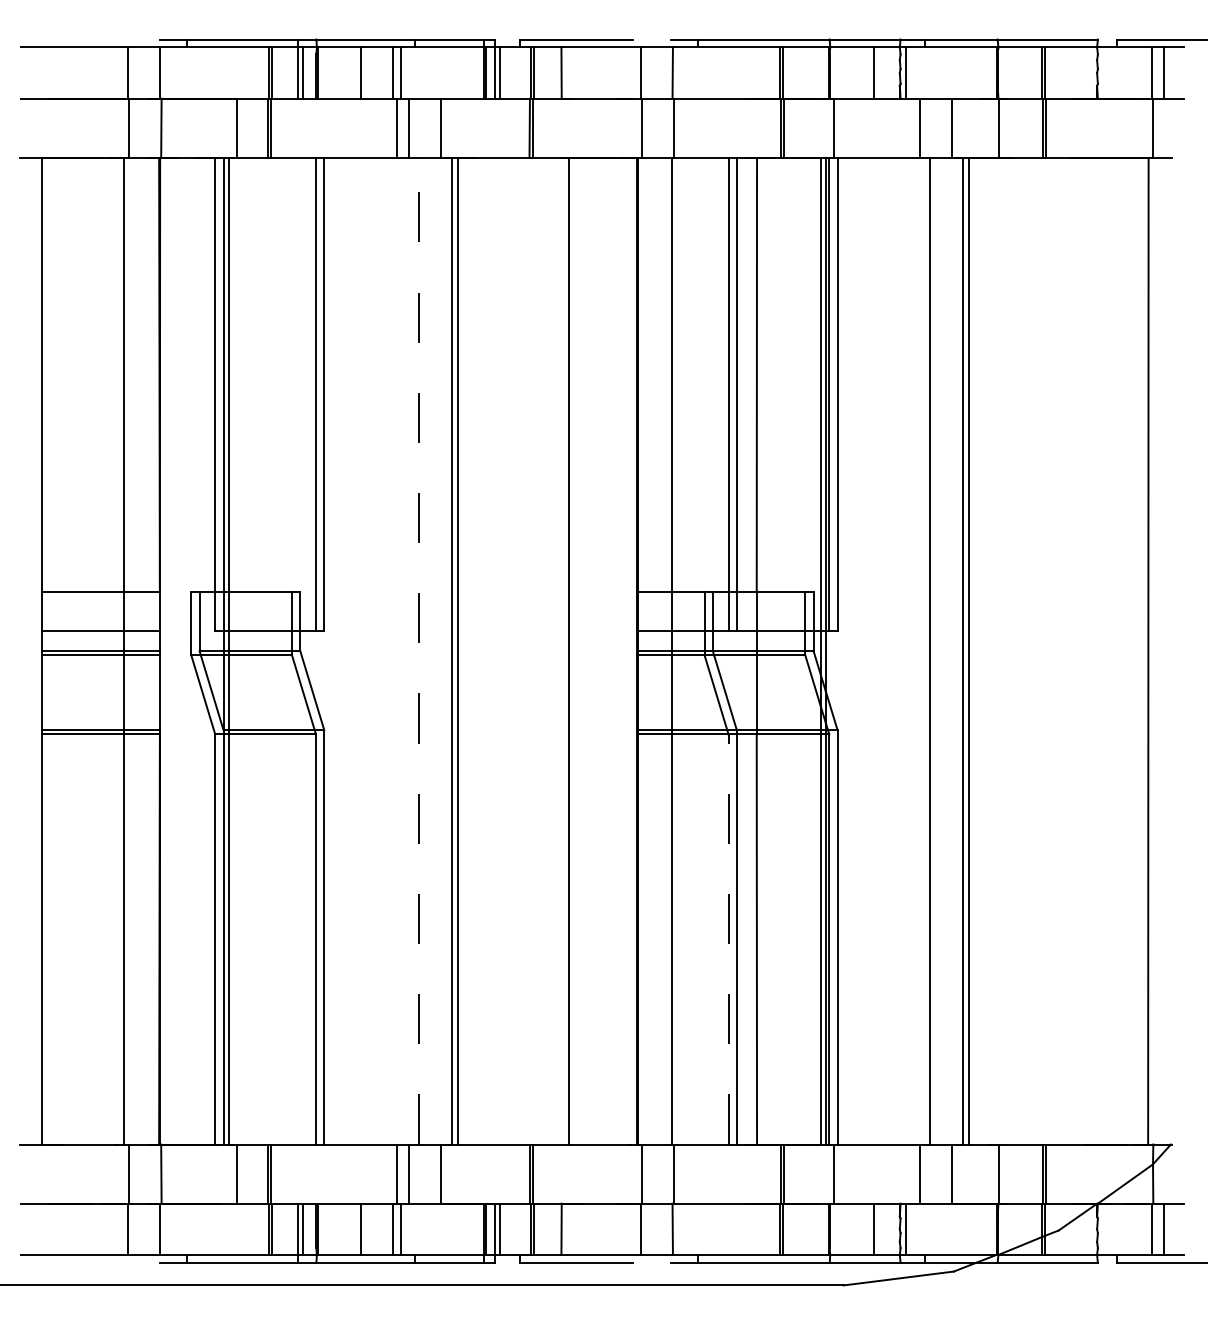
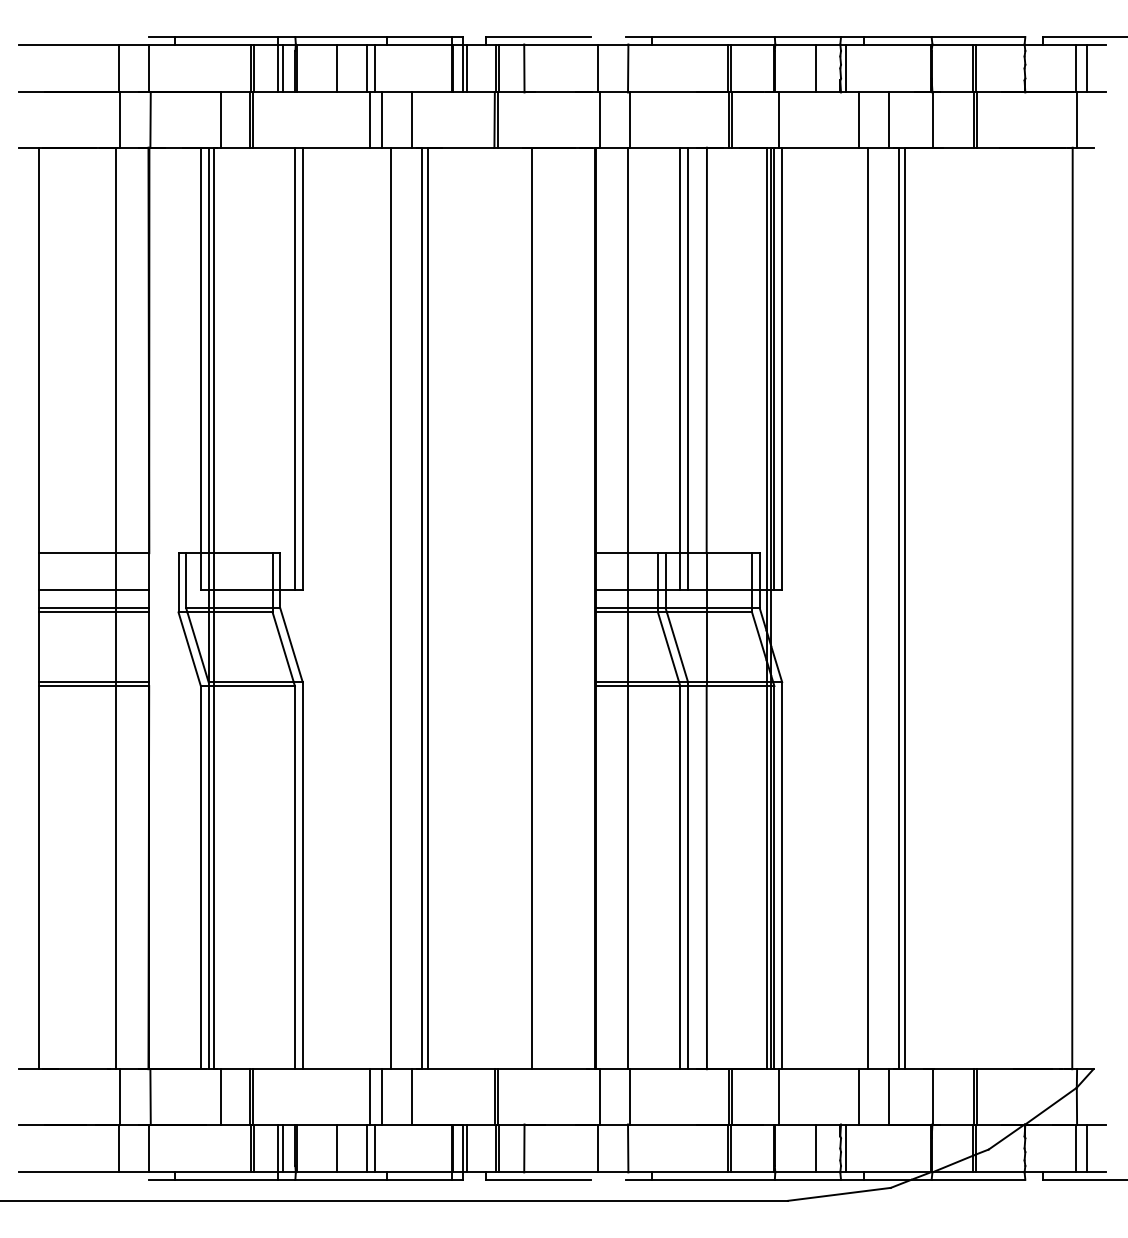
line: (419, 651) -> (391, 608), dashed -> solid
line: (728, 939) -> (680, 877), dashed -> solid

